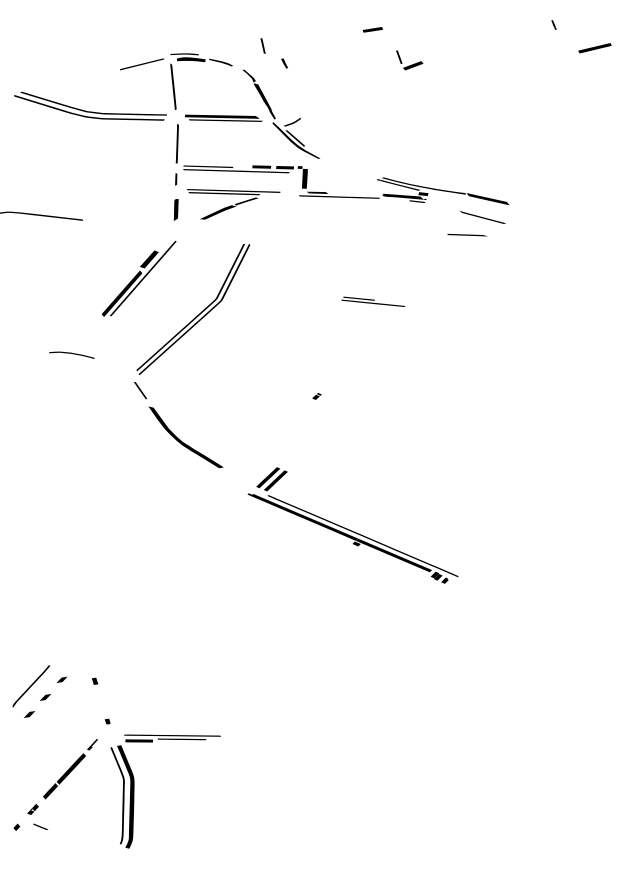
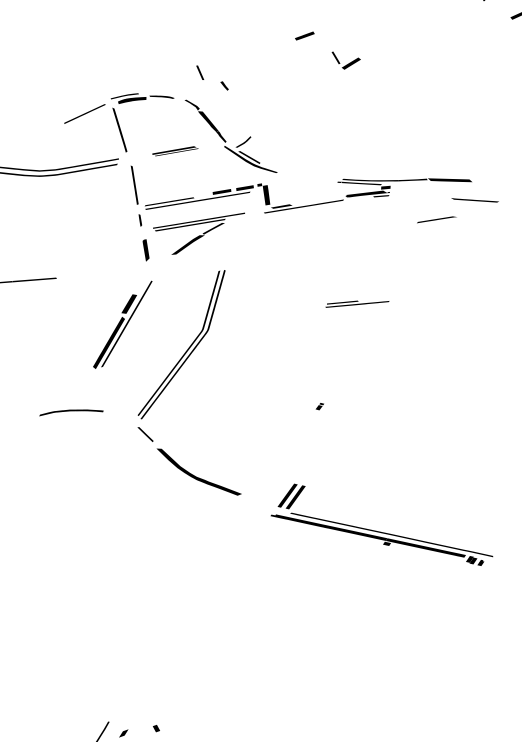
part: (223, 117) -> (174, 150), size x0.6
line: (482, 217) -> (474, 200), moved
part: (71, 354) -> (70, 412), size x1.4

